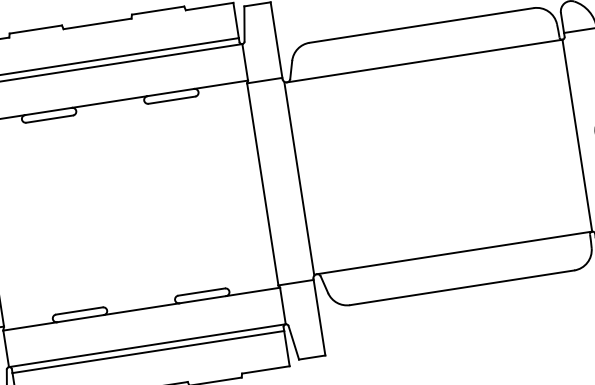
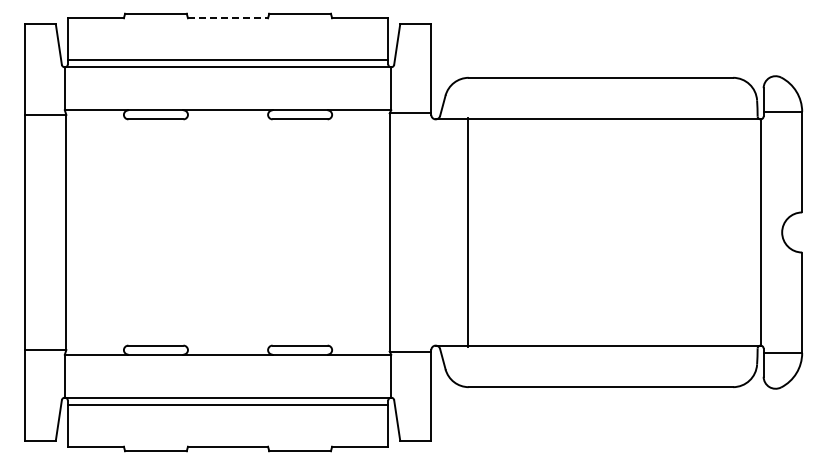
line: (97, 24) -> (228, 18), solid -> dashed
line: (299, 178) -> (467, 232), moved

